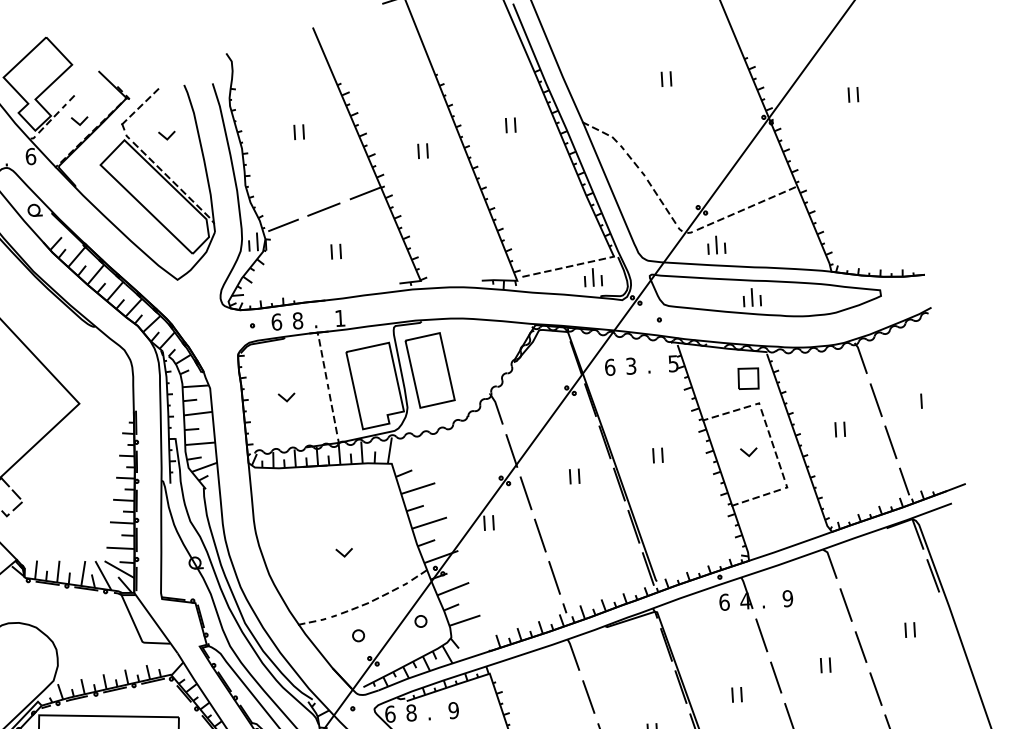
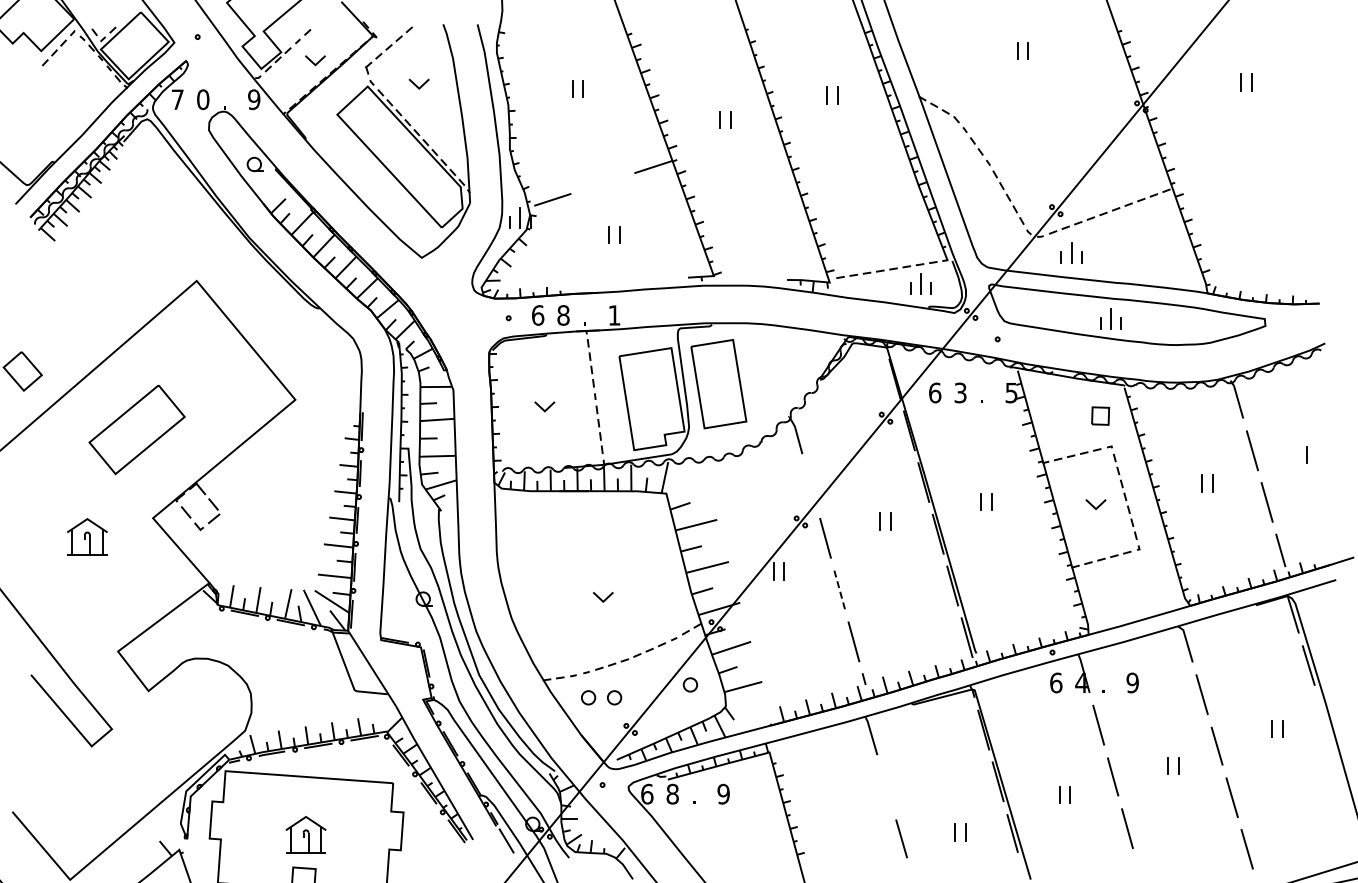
text: (31, 156) -> (254, 99), 6 -> 9
line: (323, 209) -> (602, 183), removed
part: (748, 378) -> (1100, 415), size x0.7
line: (511, 450) -> (811, 486), removed
line: (540, 535) -> (839, 590), solid -> dashed
circle: (336, 636) -> (588, 697), added
line: (588, 696) -> (886, 786), removed

